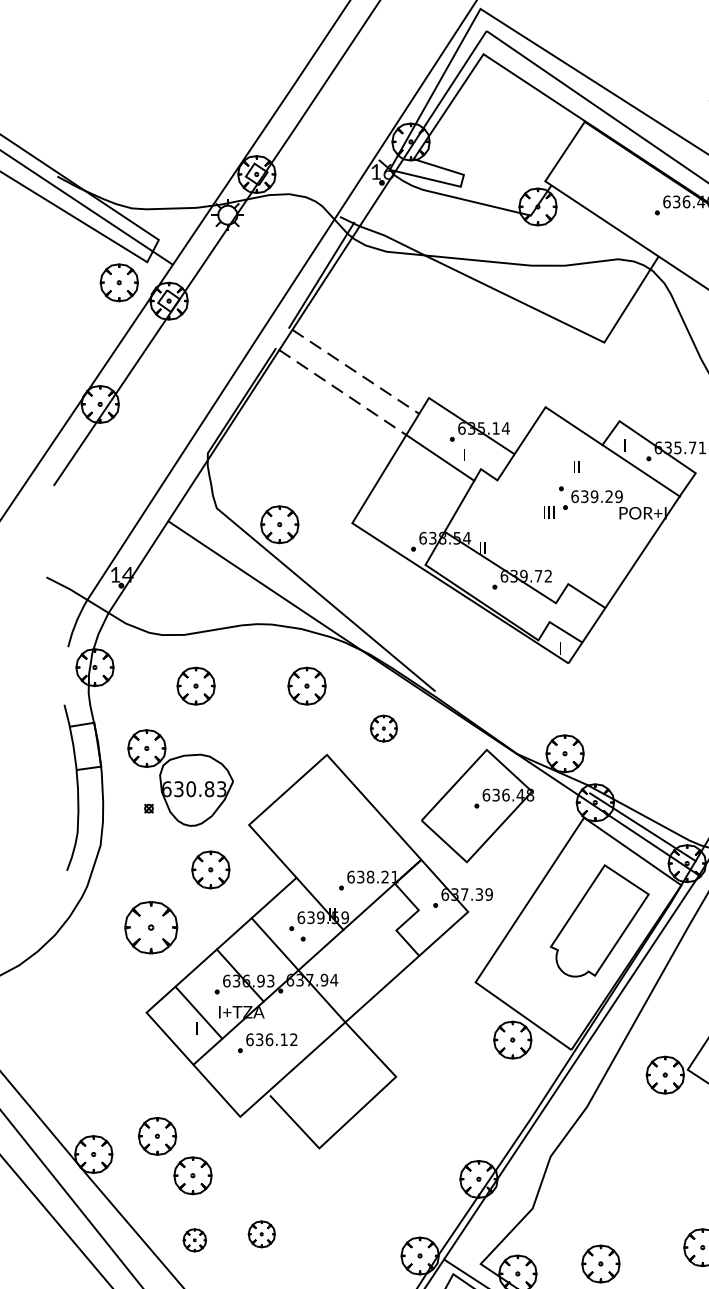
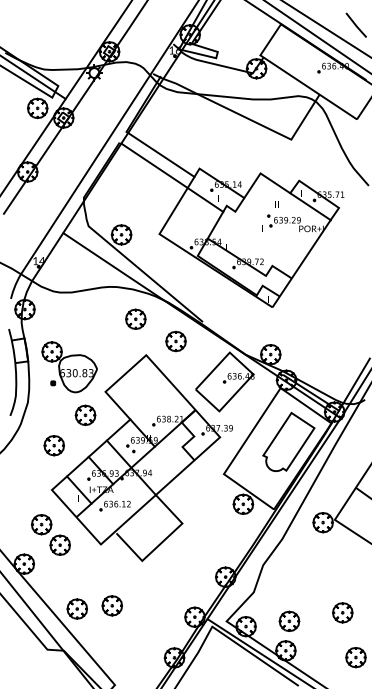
line: (356, 370) -> (161, 154), dashed -> solid
line: (342, 391) -> (154, 165), dashed -> solid
part: (195, 684) -> (77, 318), removed
part: (382, 728) -> (175, 341), size x1.43
part: (149, 927) -> (53, 445), size x0.71
part: (174, 1155) -> (50, 534), moved
part: (260, 1233) -> (111, 605), size x1.43
part: (193, 1239) -> (76, 608), size x1.67

